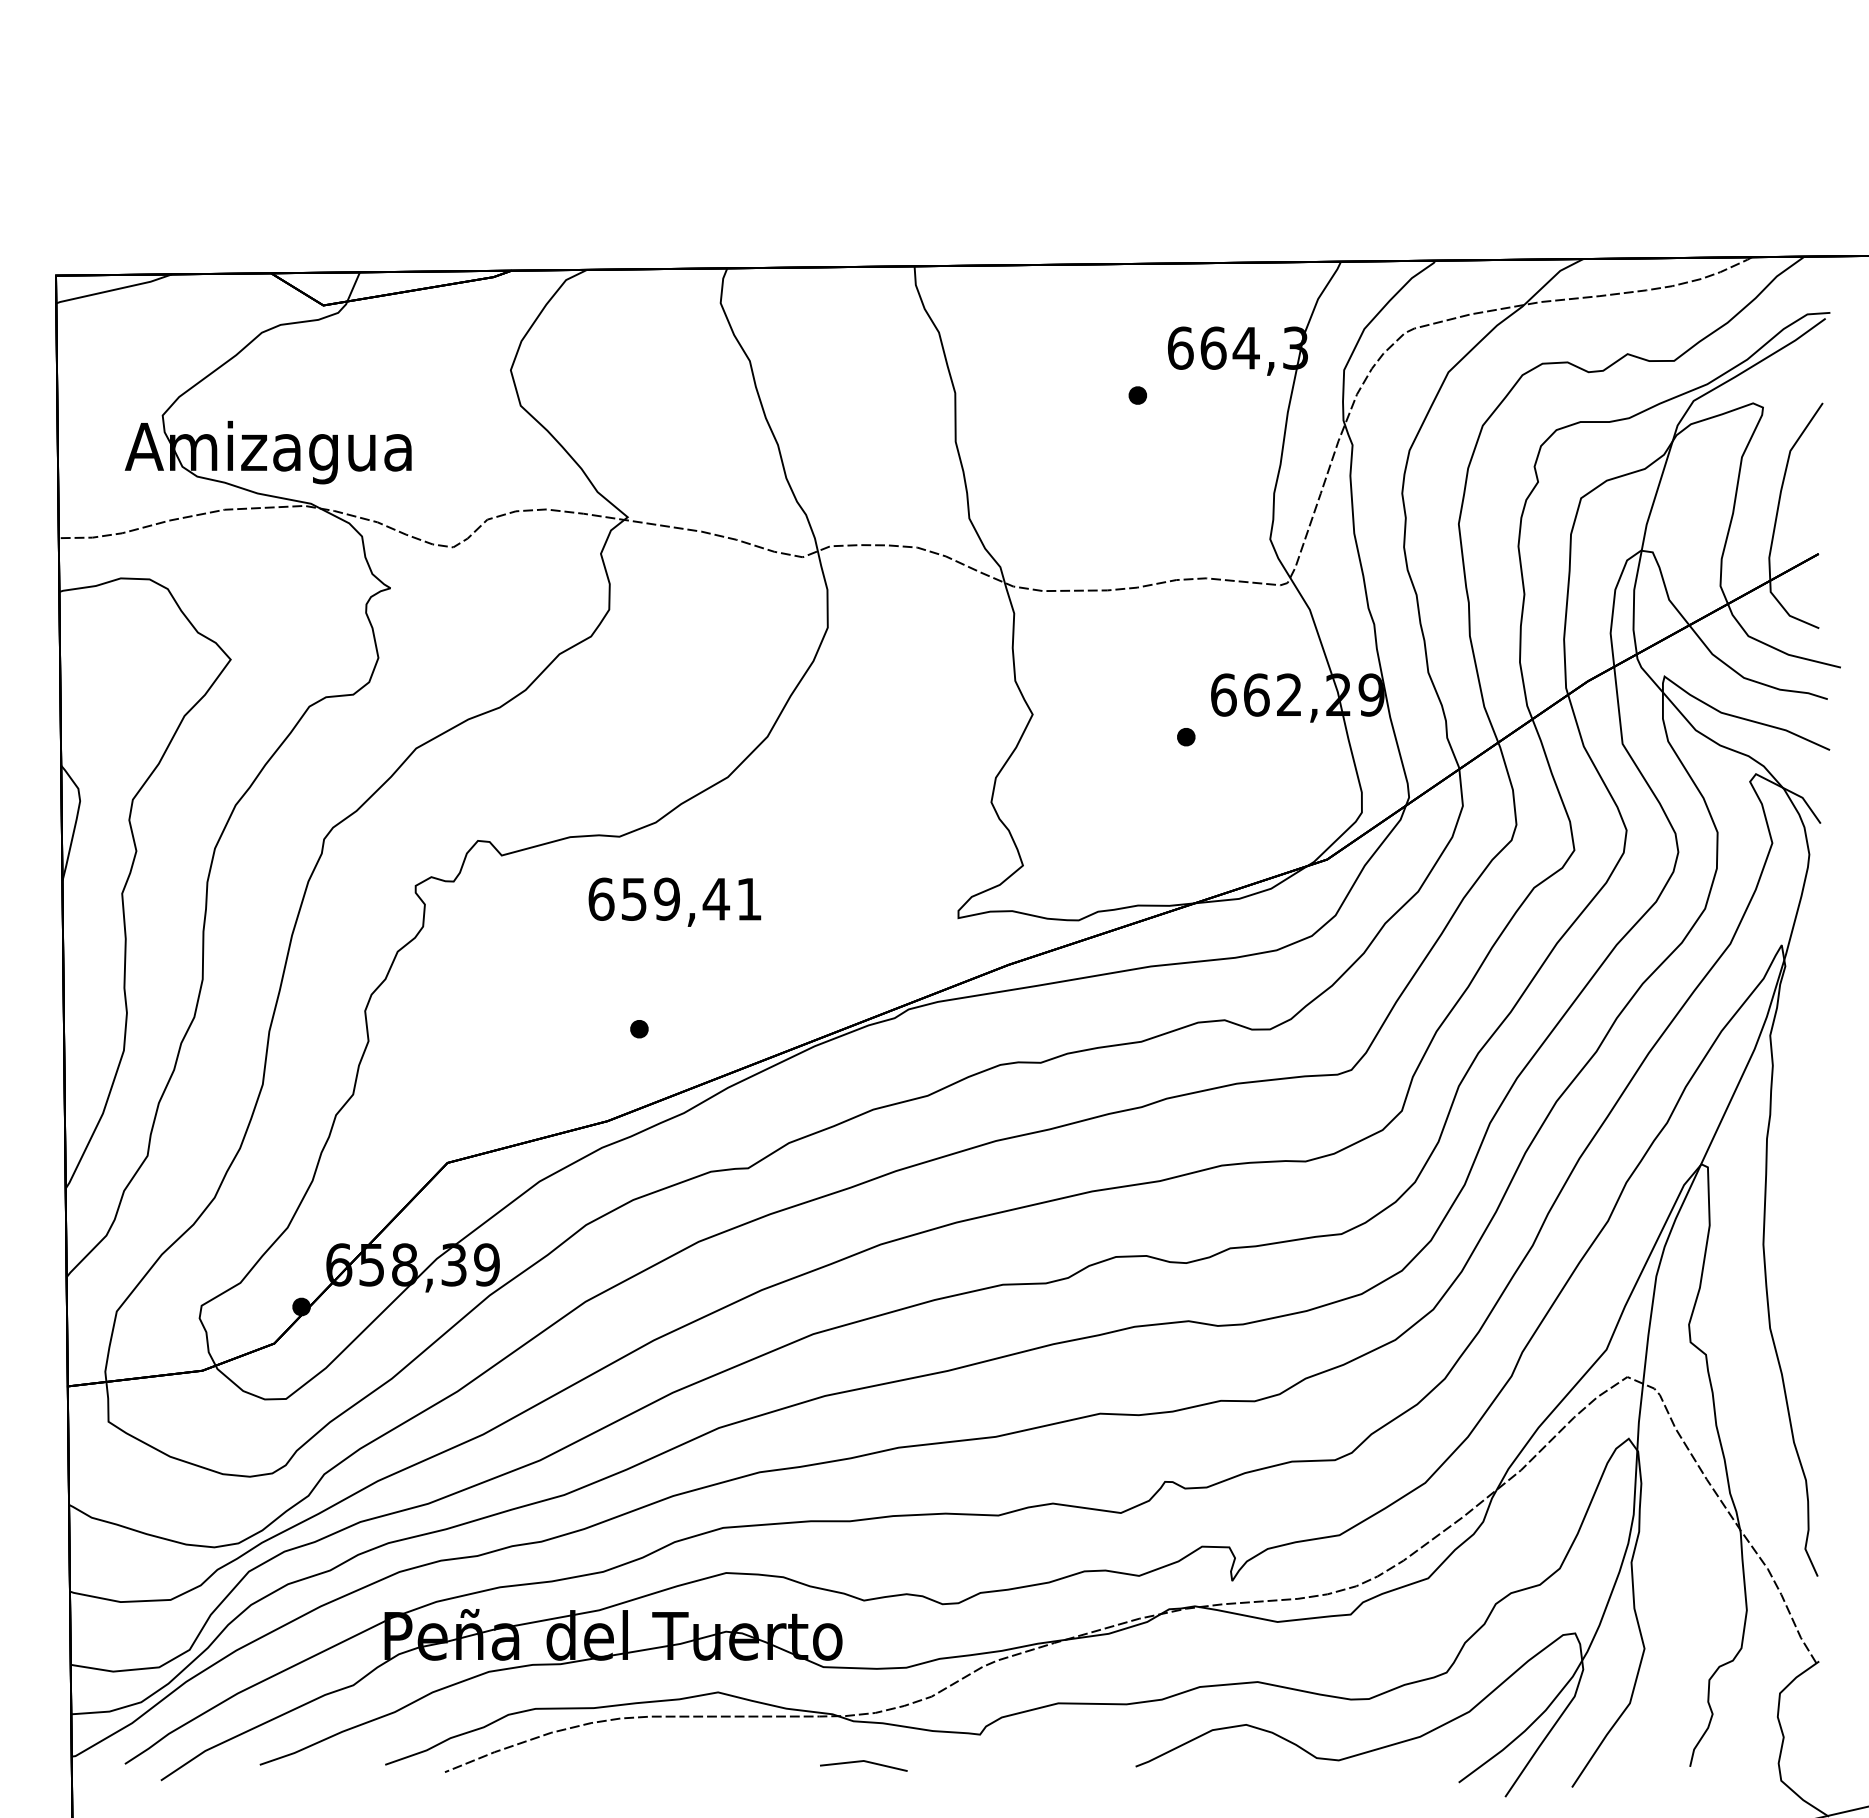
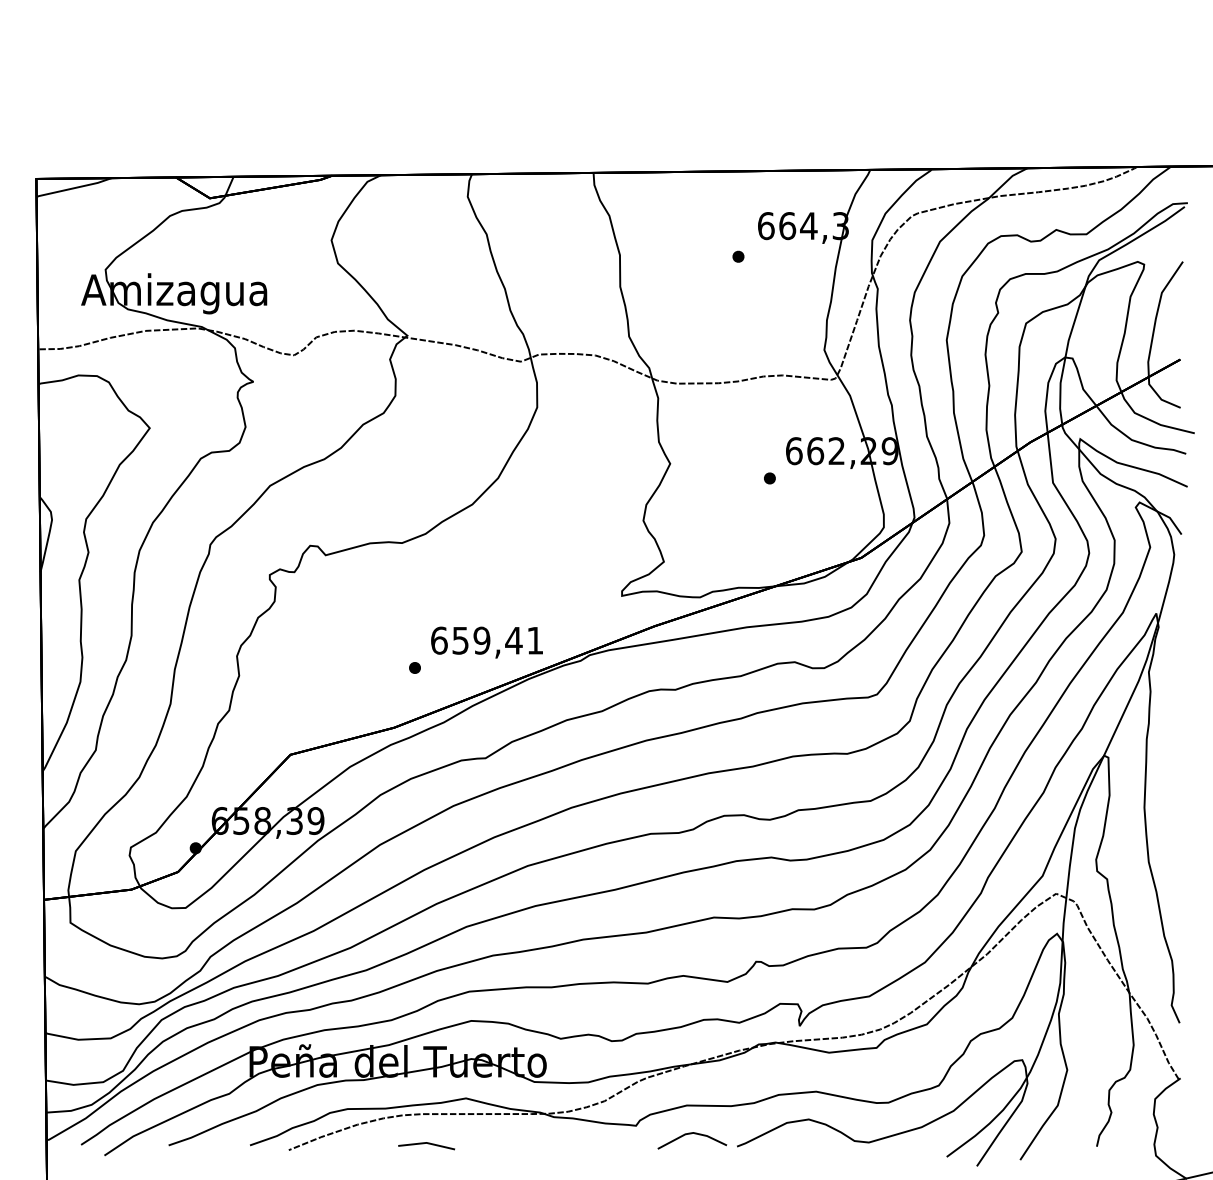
text: (674, 902) -> (486, 642), moved
line: (1065, 1748) -> (691, 1134), added
line: (866, 1763) -> (428, 1144), moved

